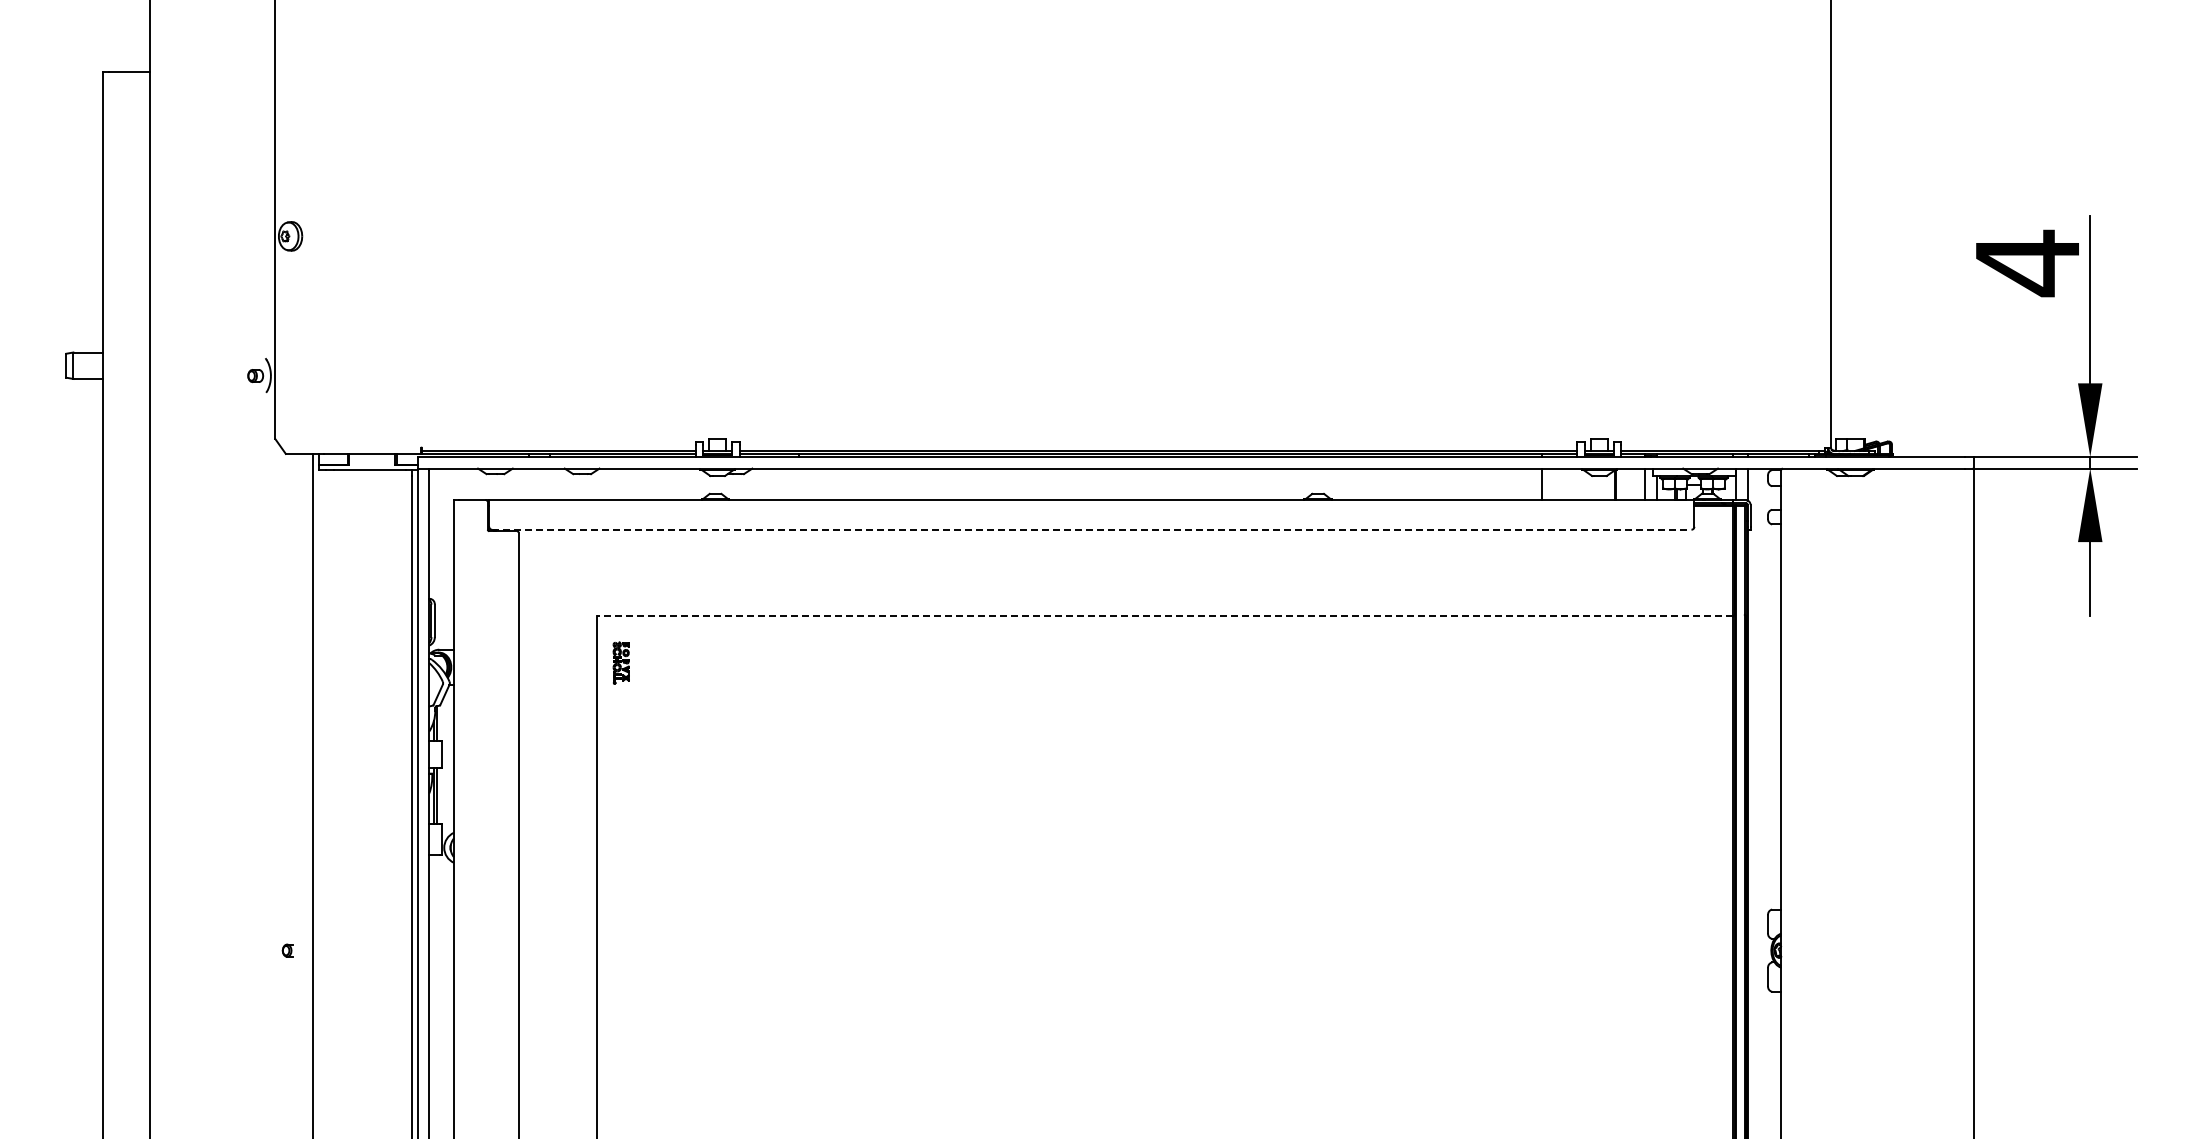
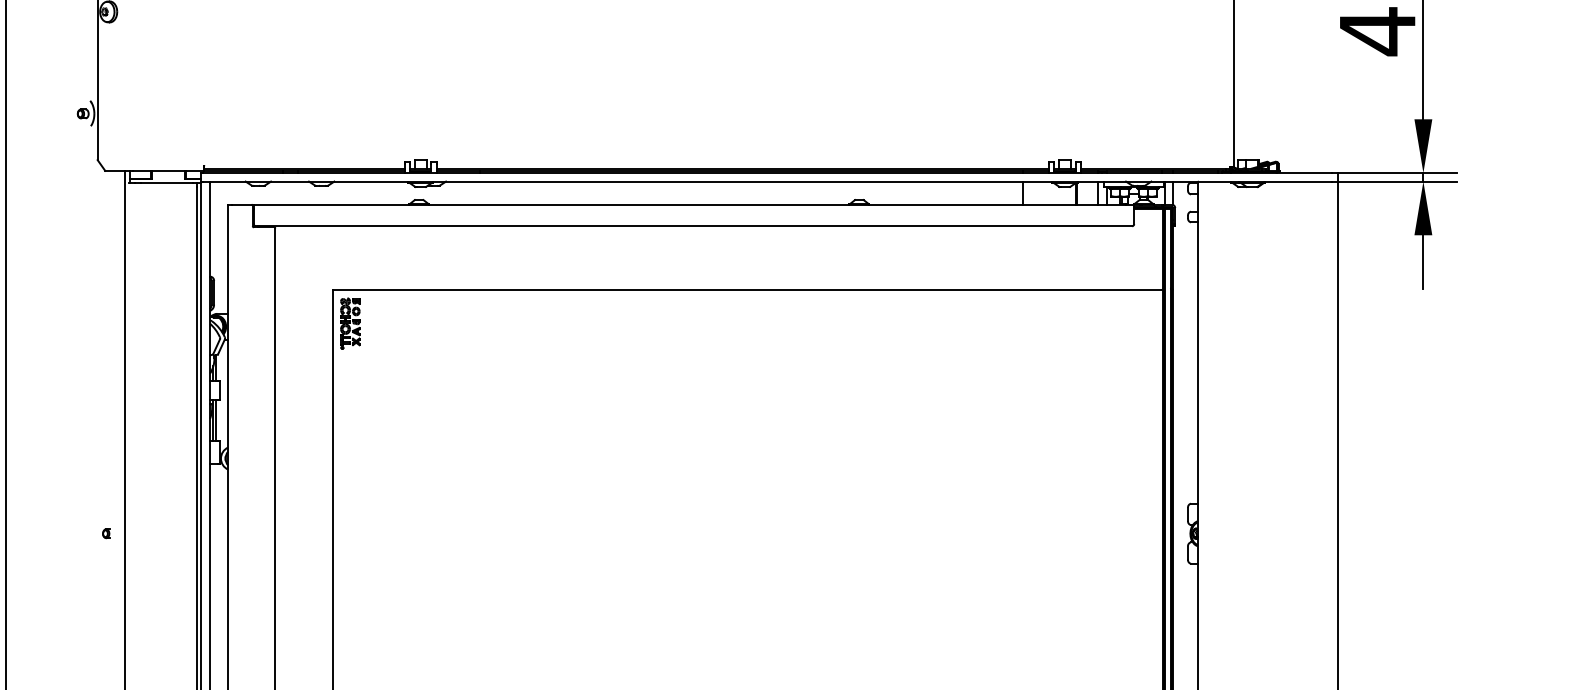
line: (1091, 529) -> (693, 226), dashed -> solid
line: (1164, 616) -> (747, 289), dashed -> solid
part: (620, 662) -> (349, 323), size x1.67

